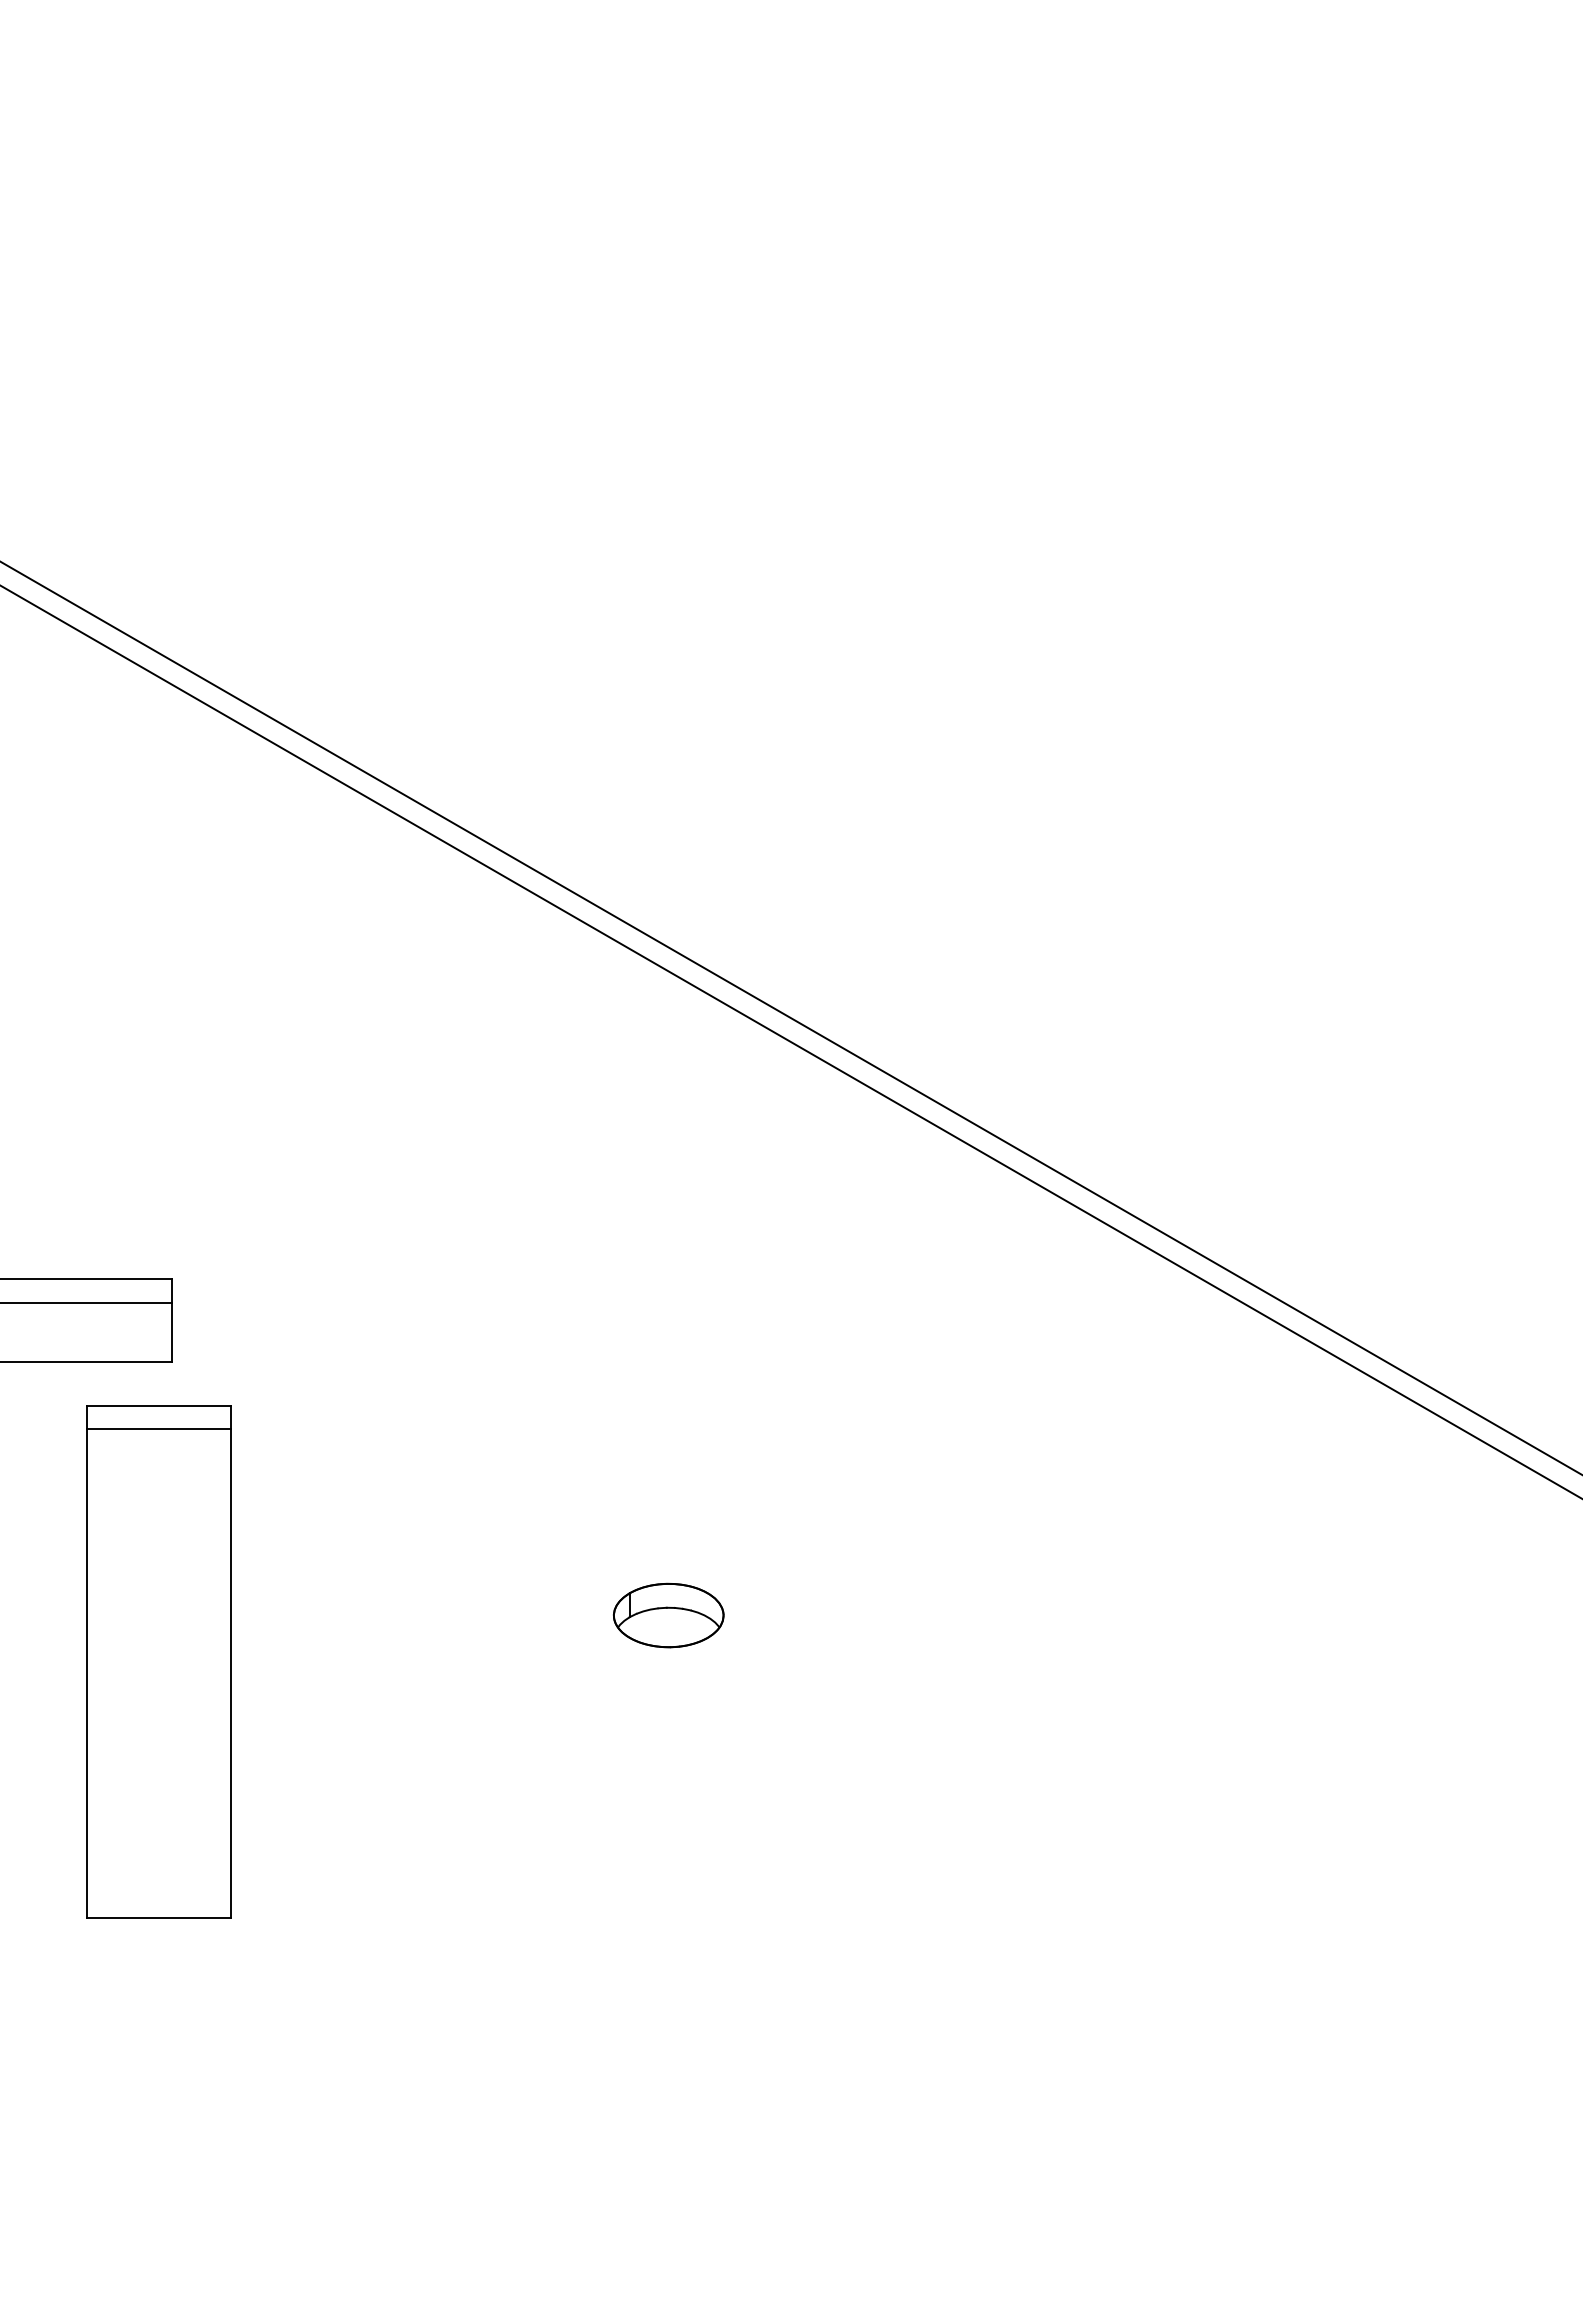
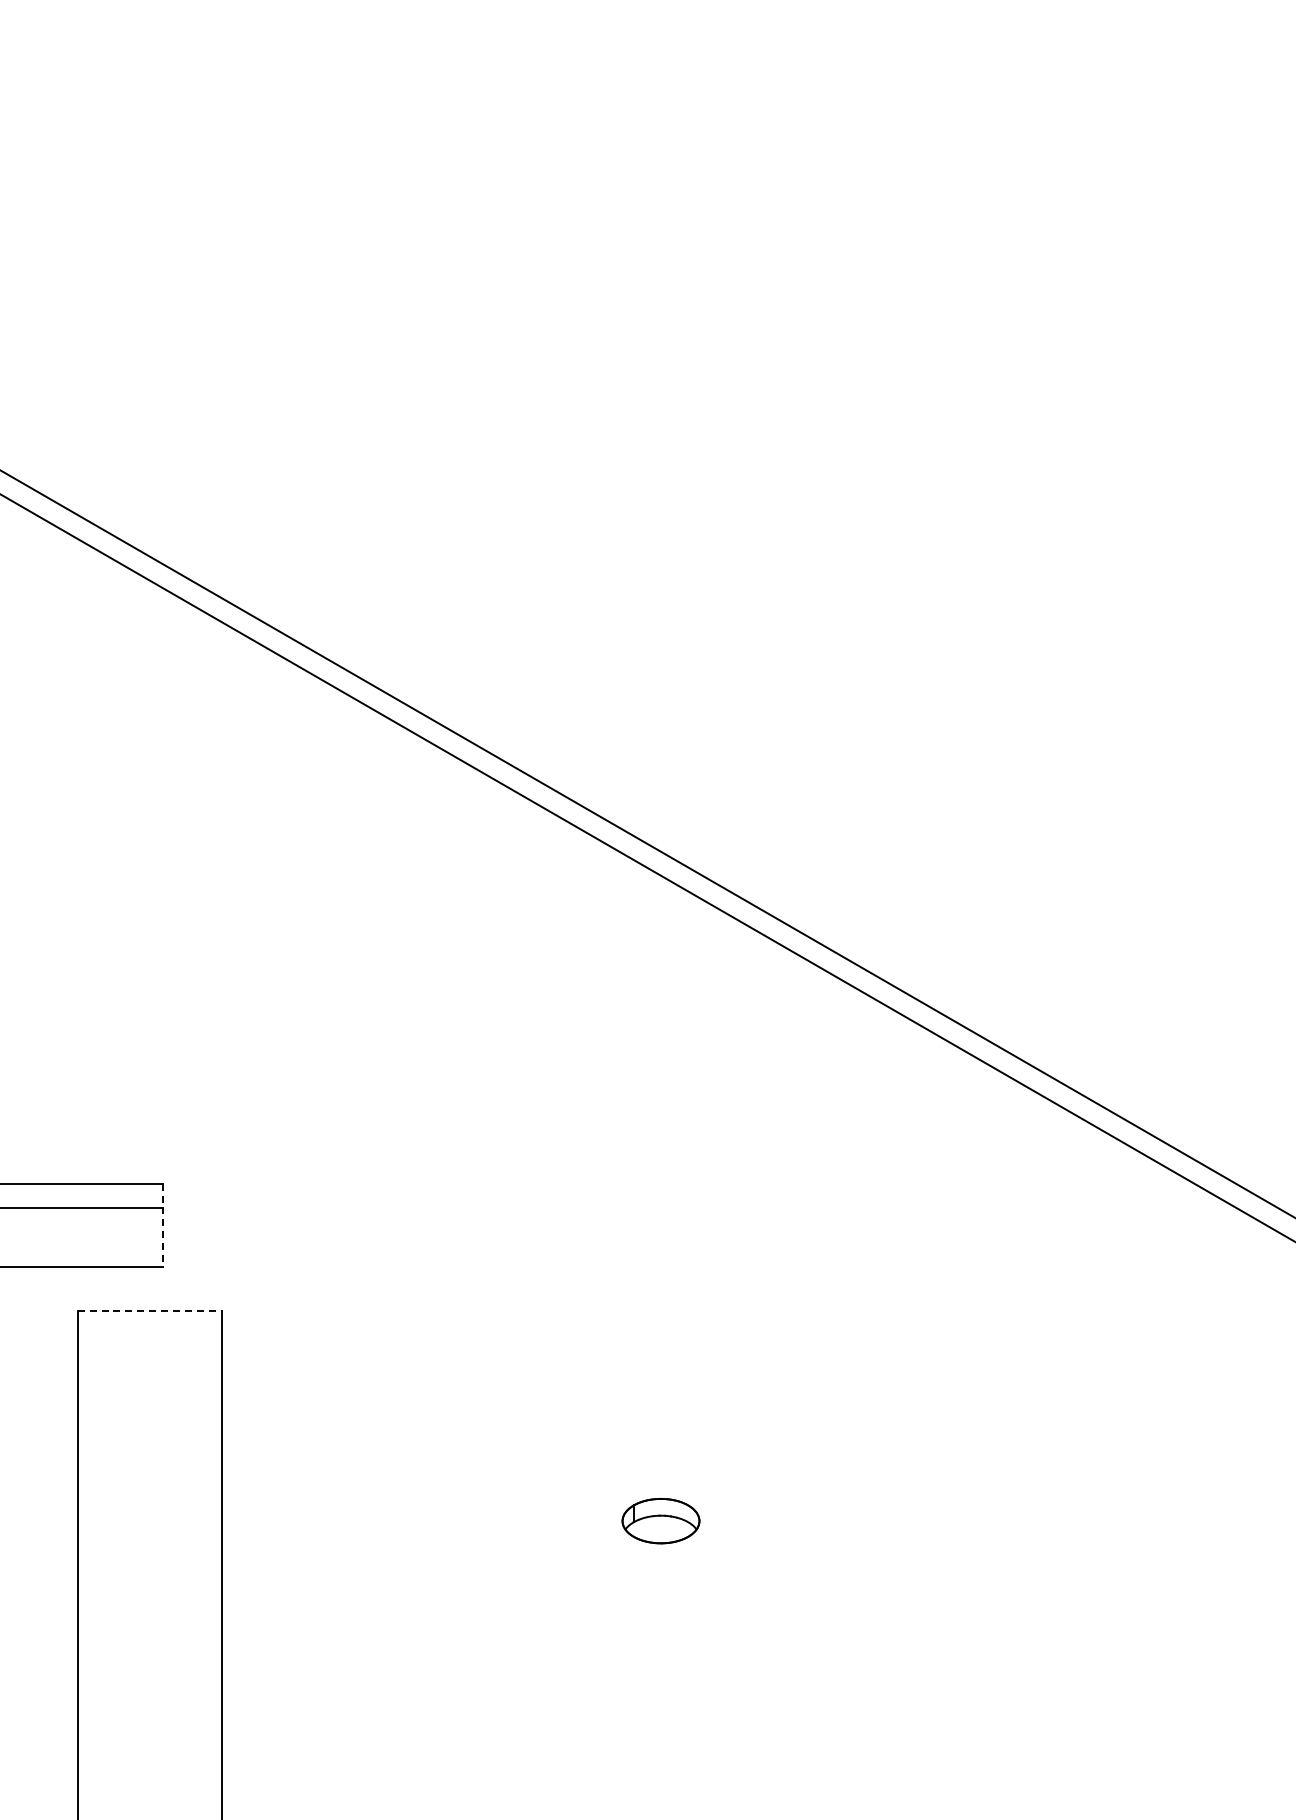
line: (171, 1320) -> (162, 1225), solid -> dashed
line: (158, 1405) -> (149, 1310), solid -> dashed
line: (158, 1429) -> (149, 1334), removed
part: (668, 1615) -> (660, 1521), size x0.7

